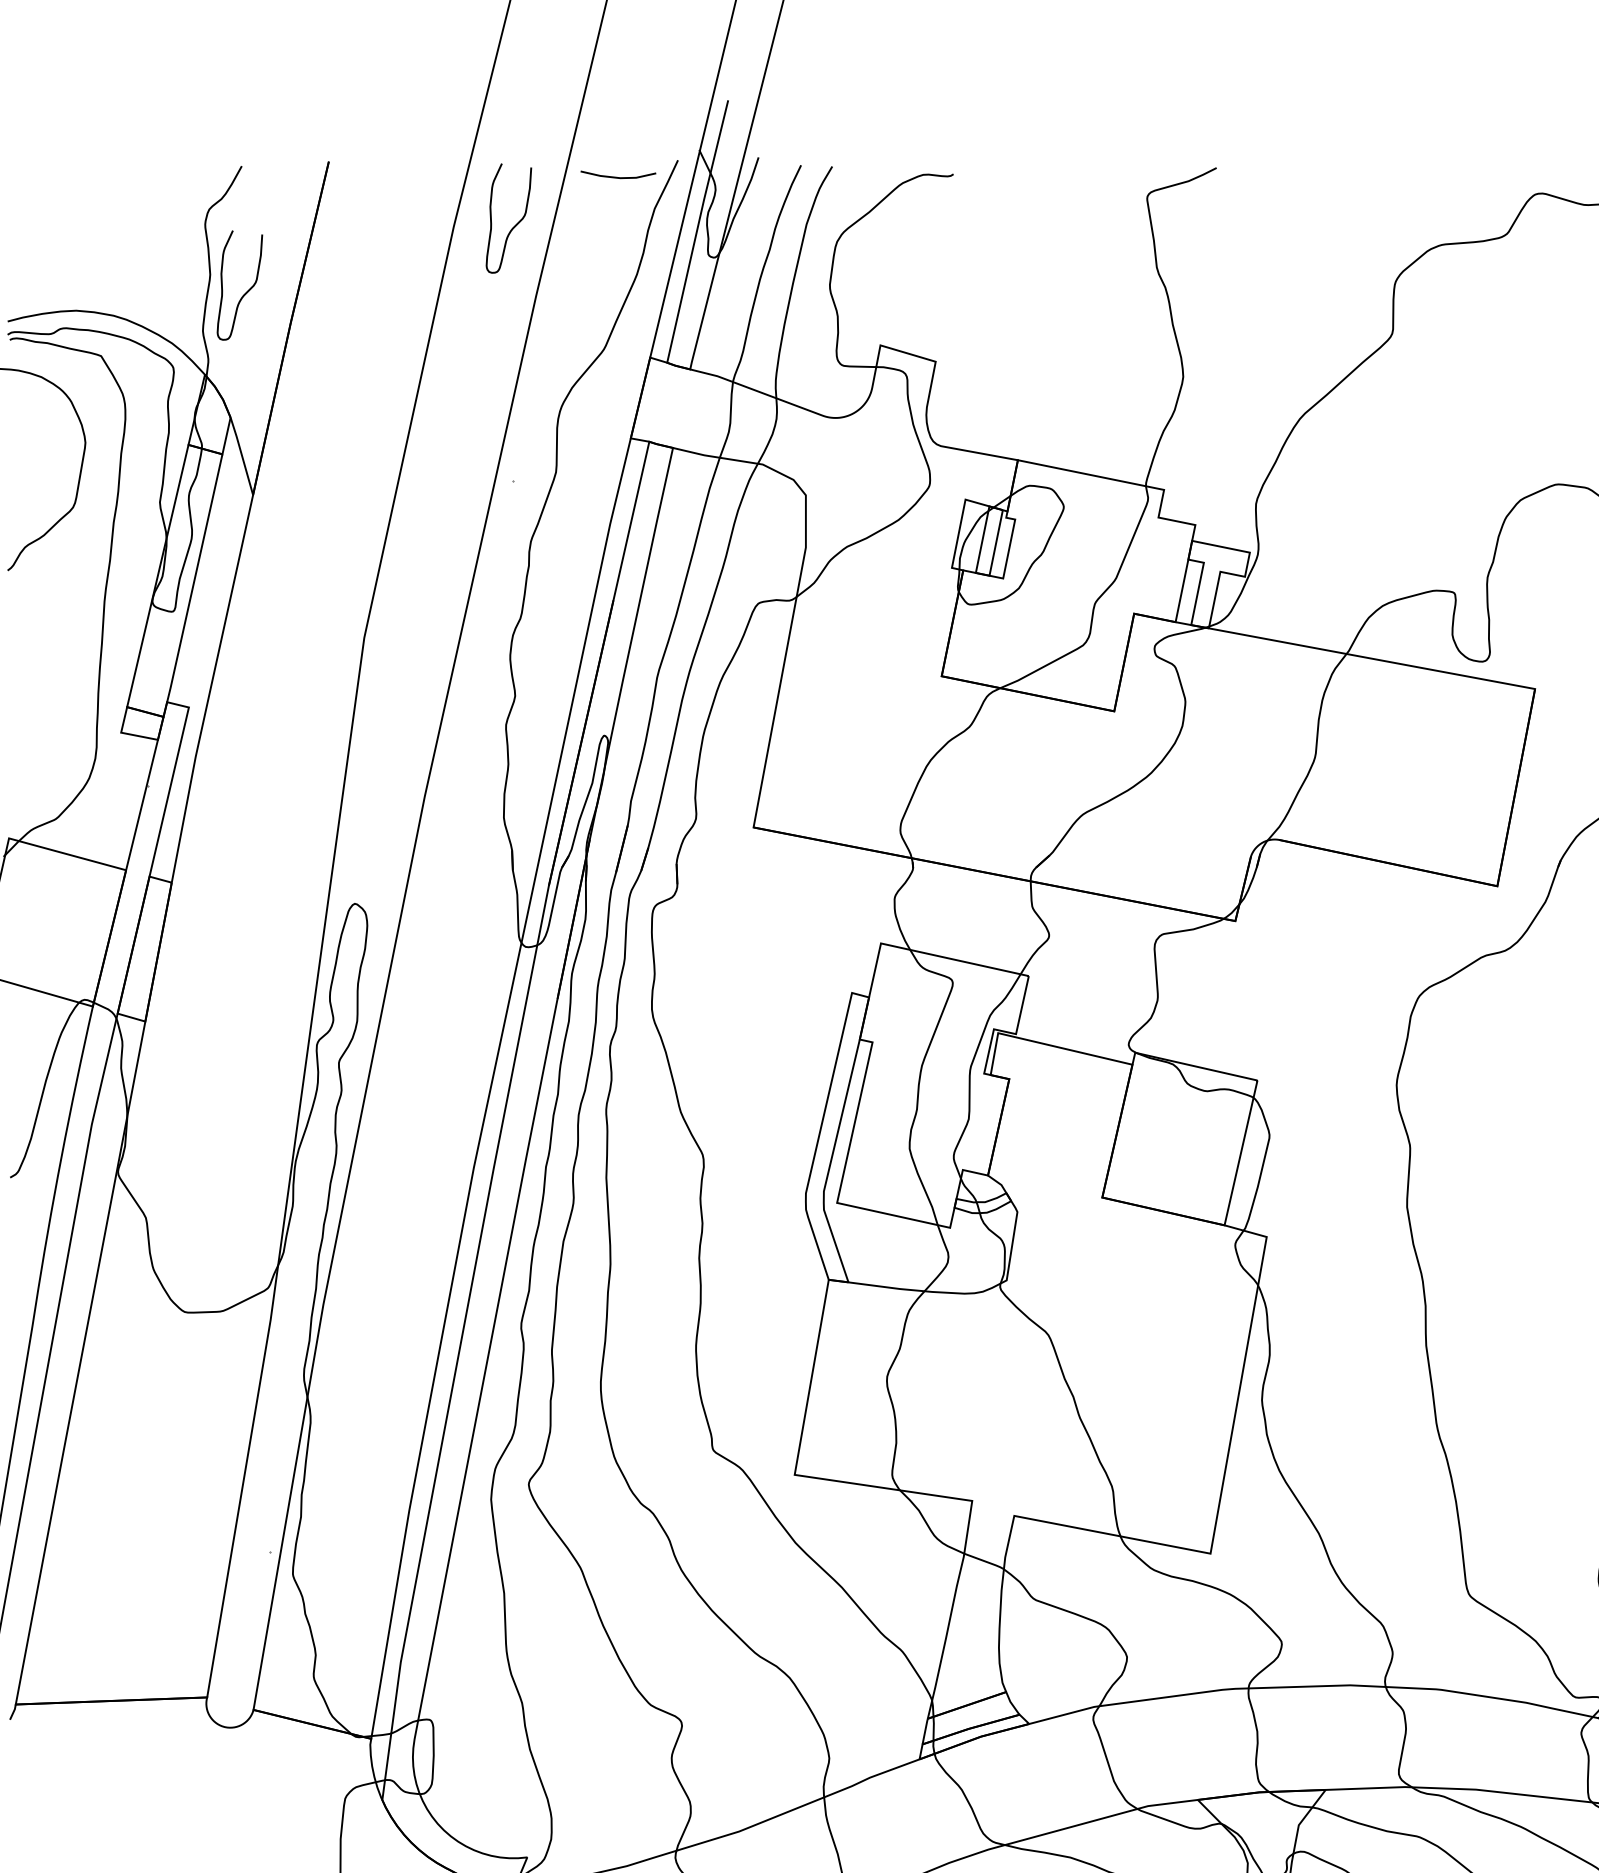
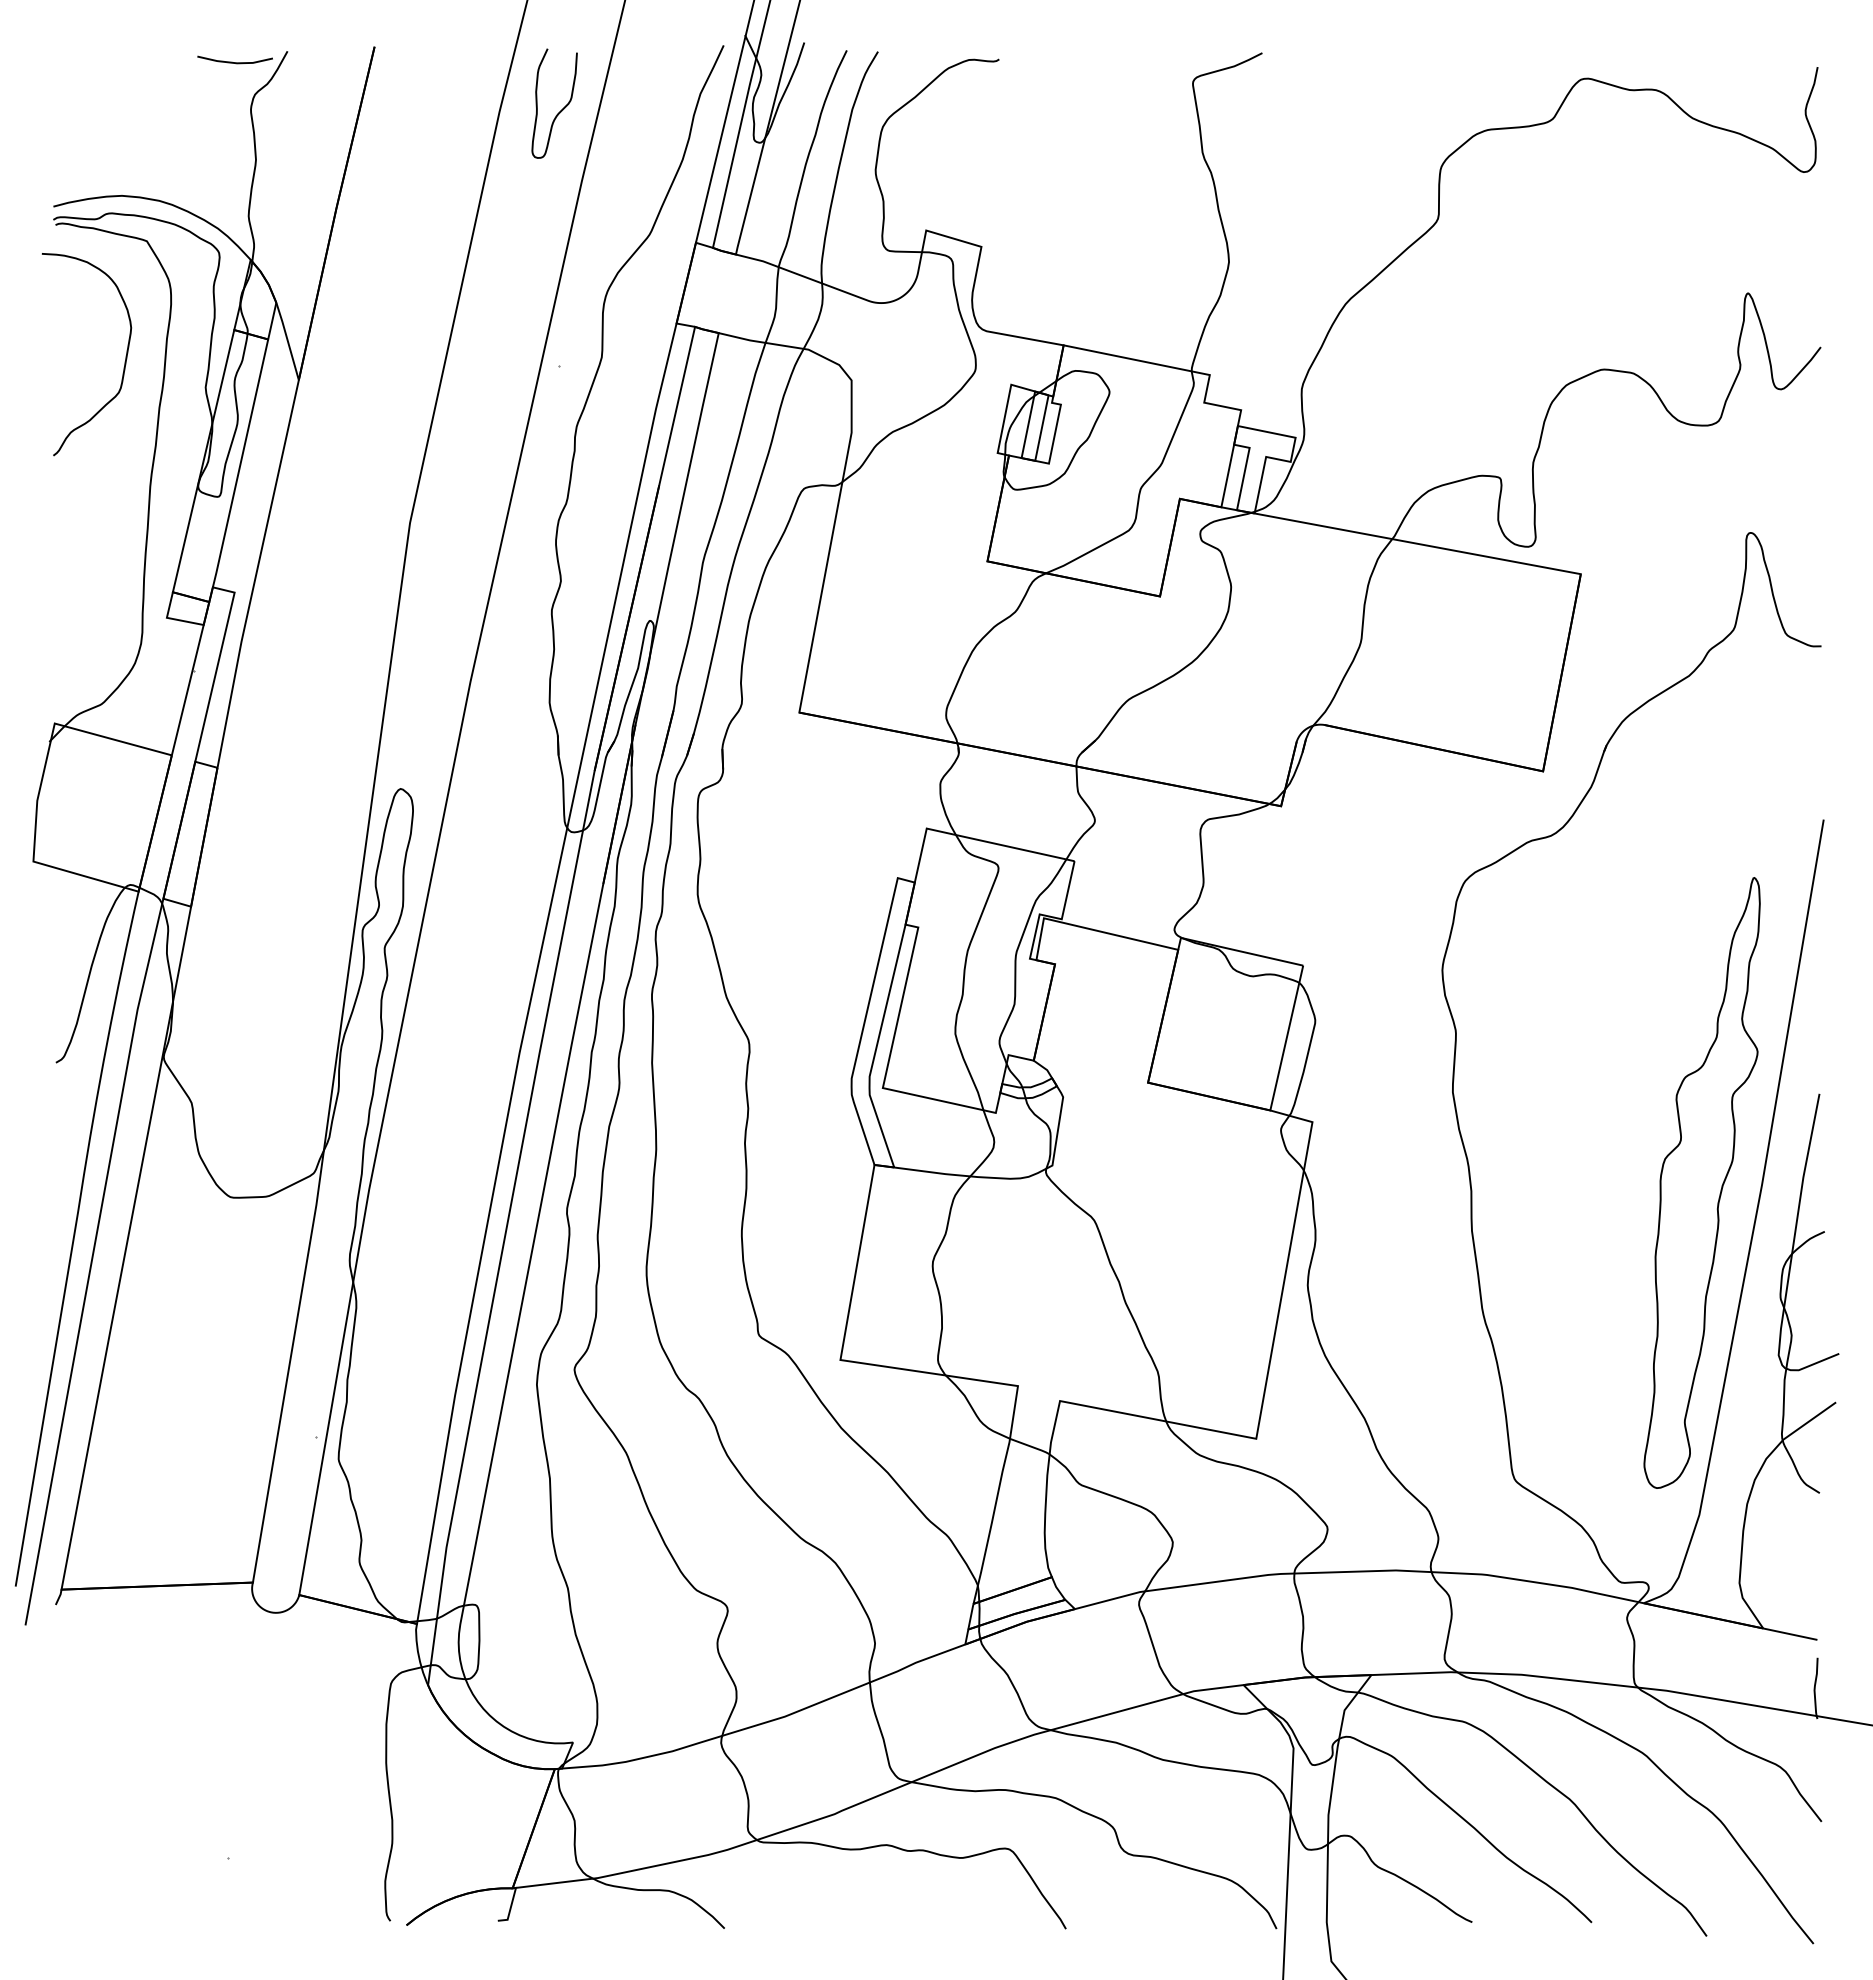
line: (615, 176) -> (232, 61), moved
curve: (246, 291) -> (292, 176), removed

